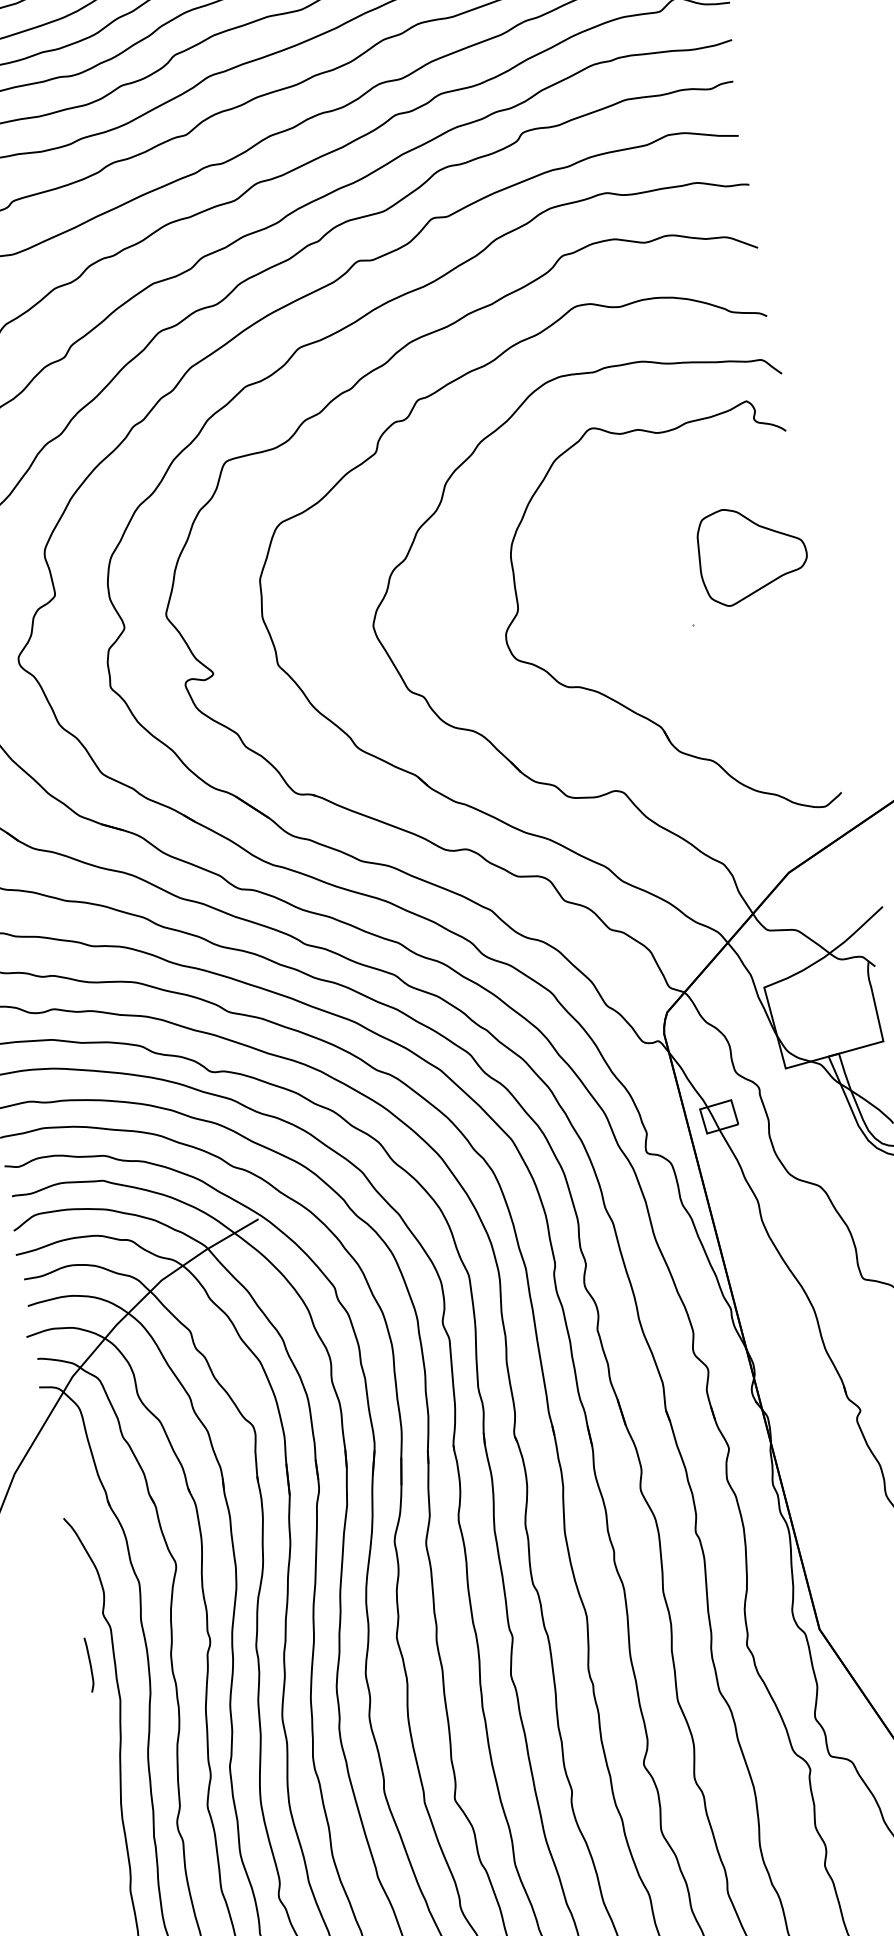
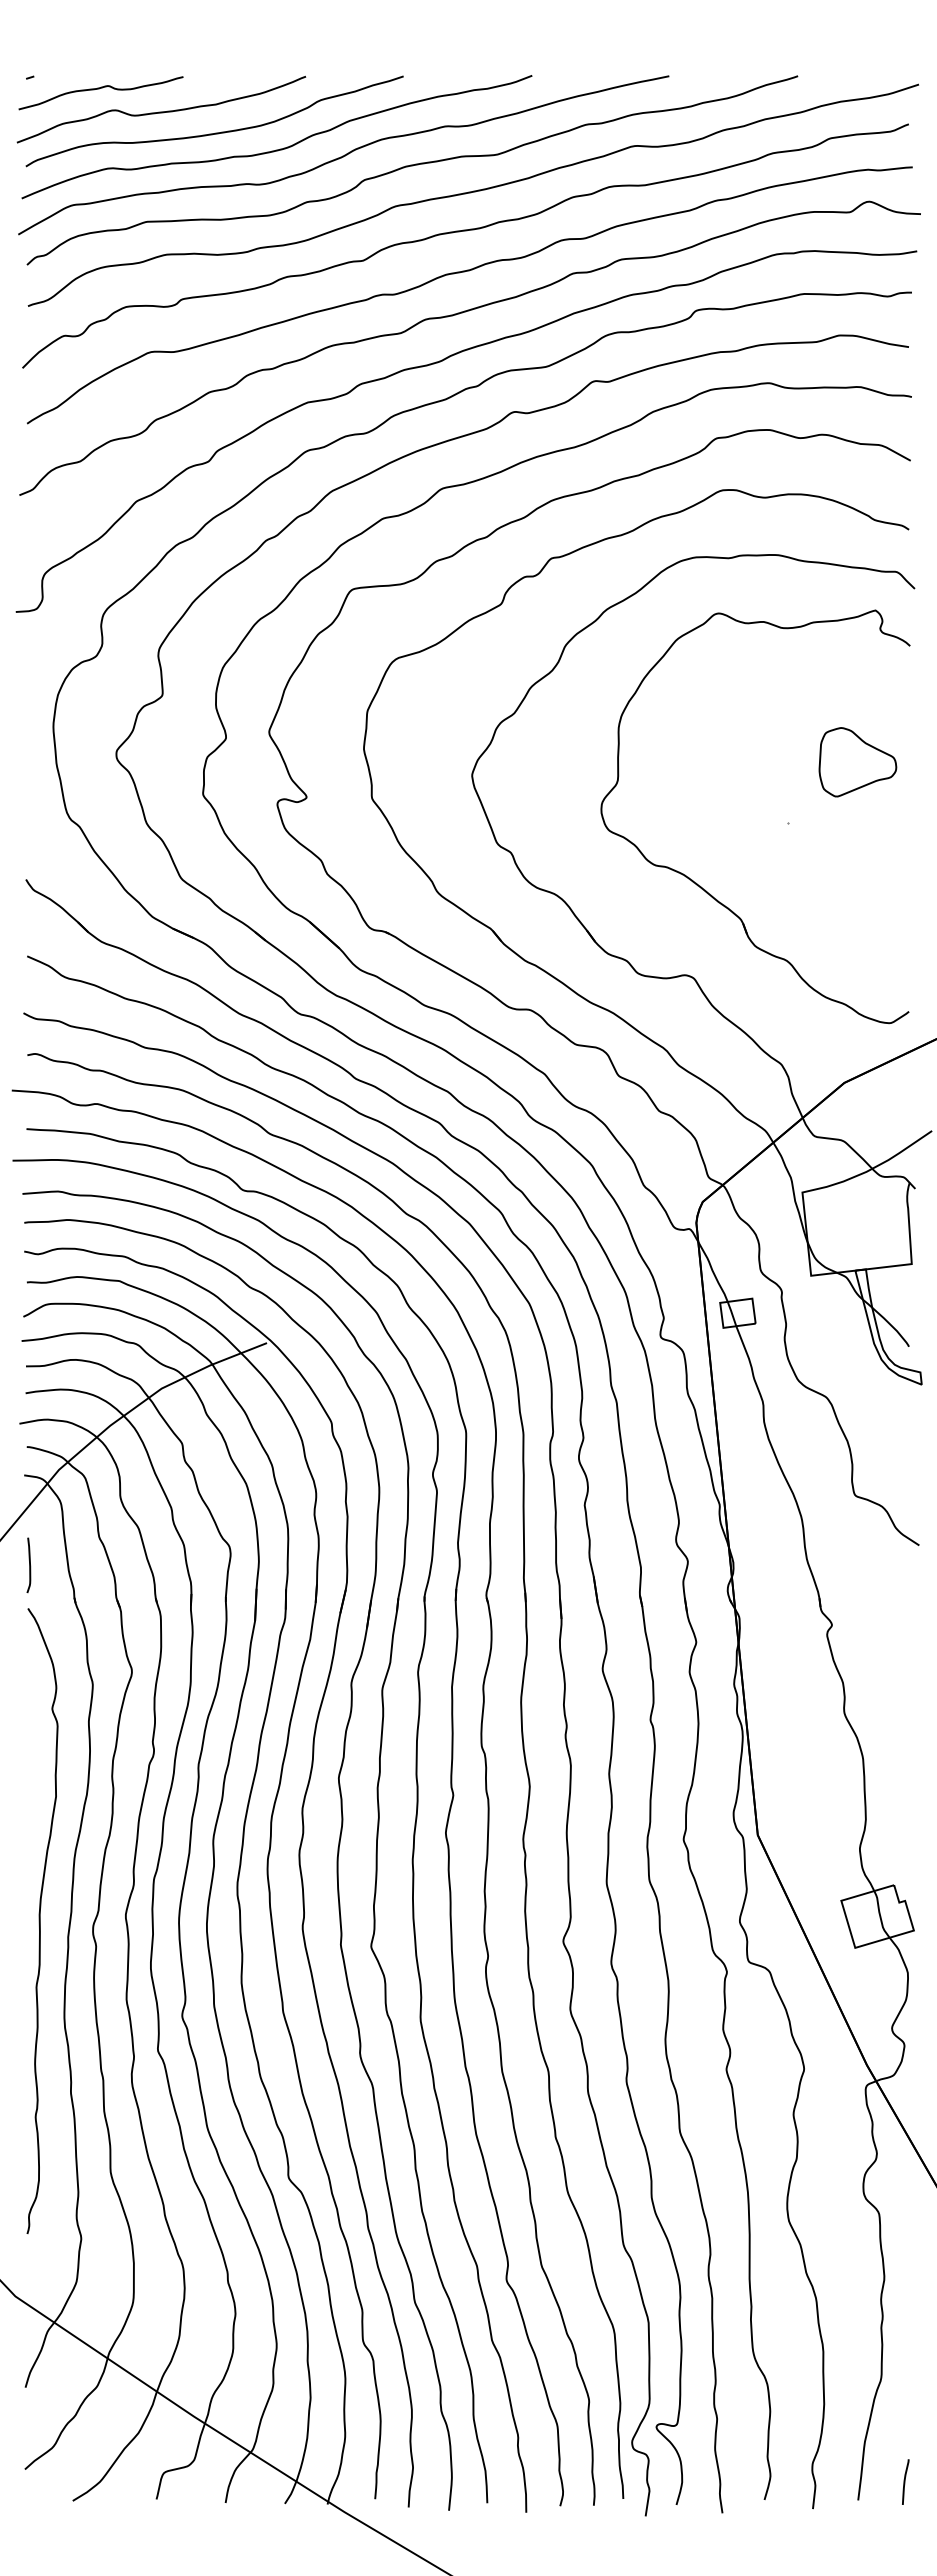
part: (752, 554) -> (857, 762), size x0.71
curve: (90, 1665) -> (29, 1565), moved

